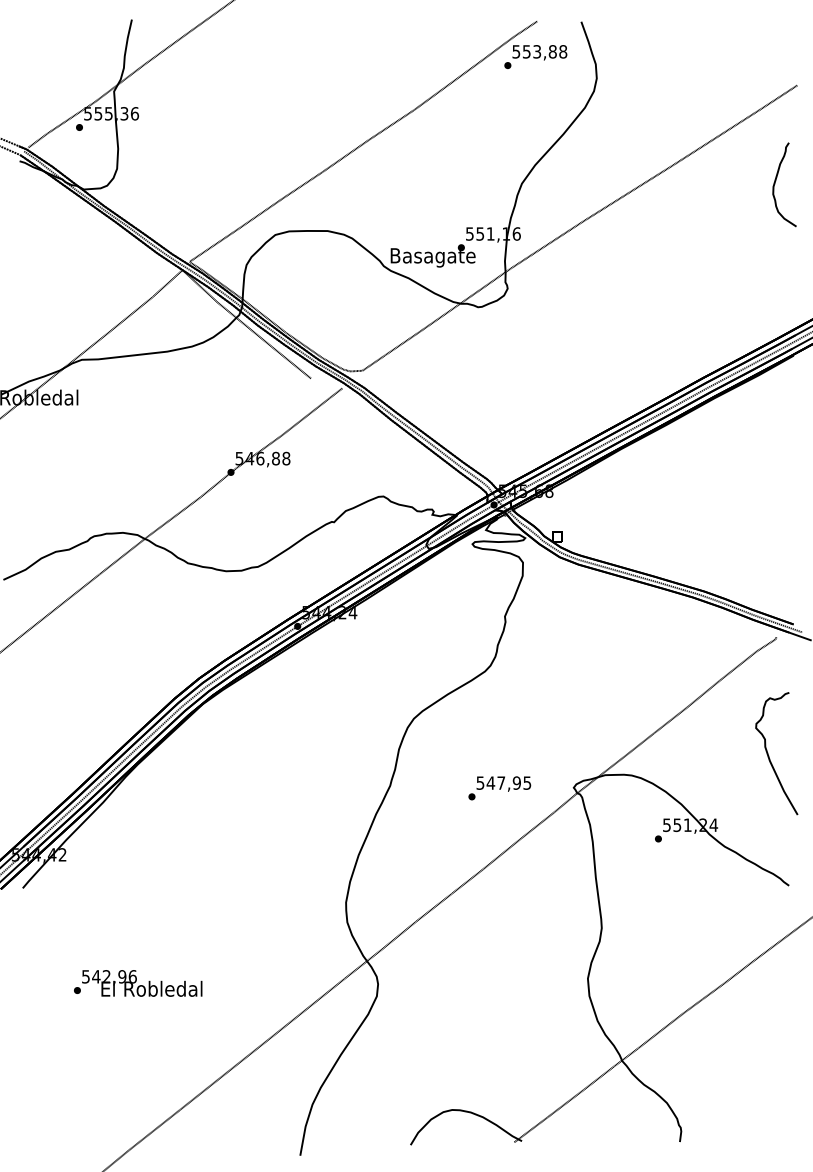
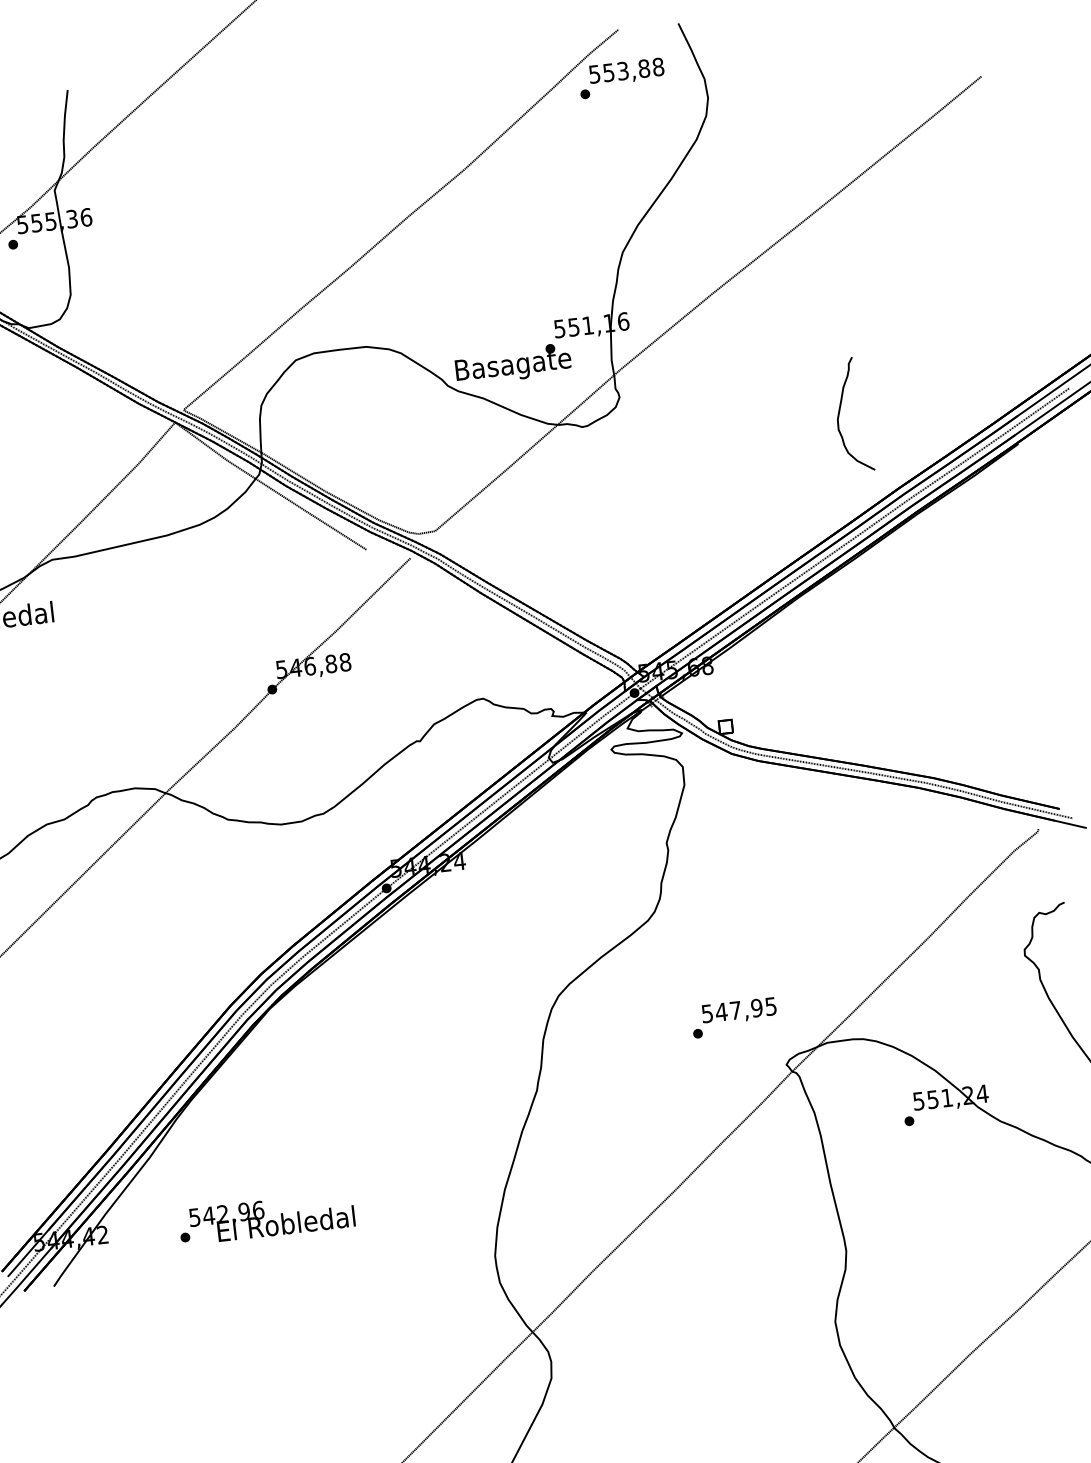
curve: (776, 181) -> (841, 411), moved
text: (499, 788) -> (734, 1018), moved
text: (138, 983) -> (267, 1218), moved

